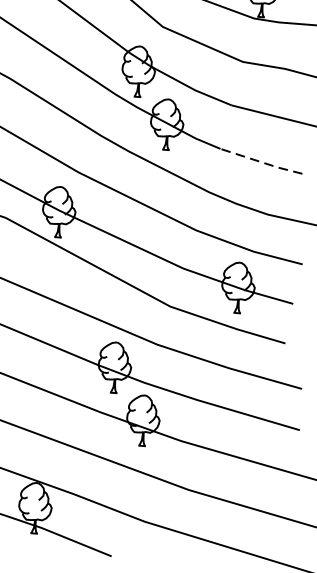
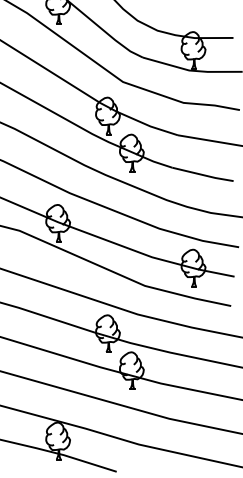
line: (260, 162) -> (202, 175), dashed -> solid

